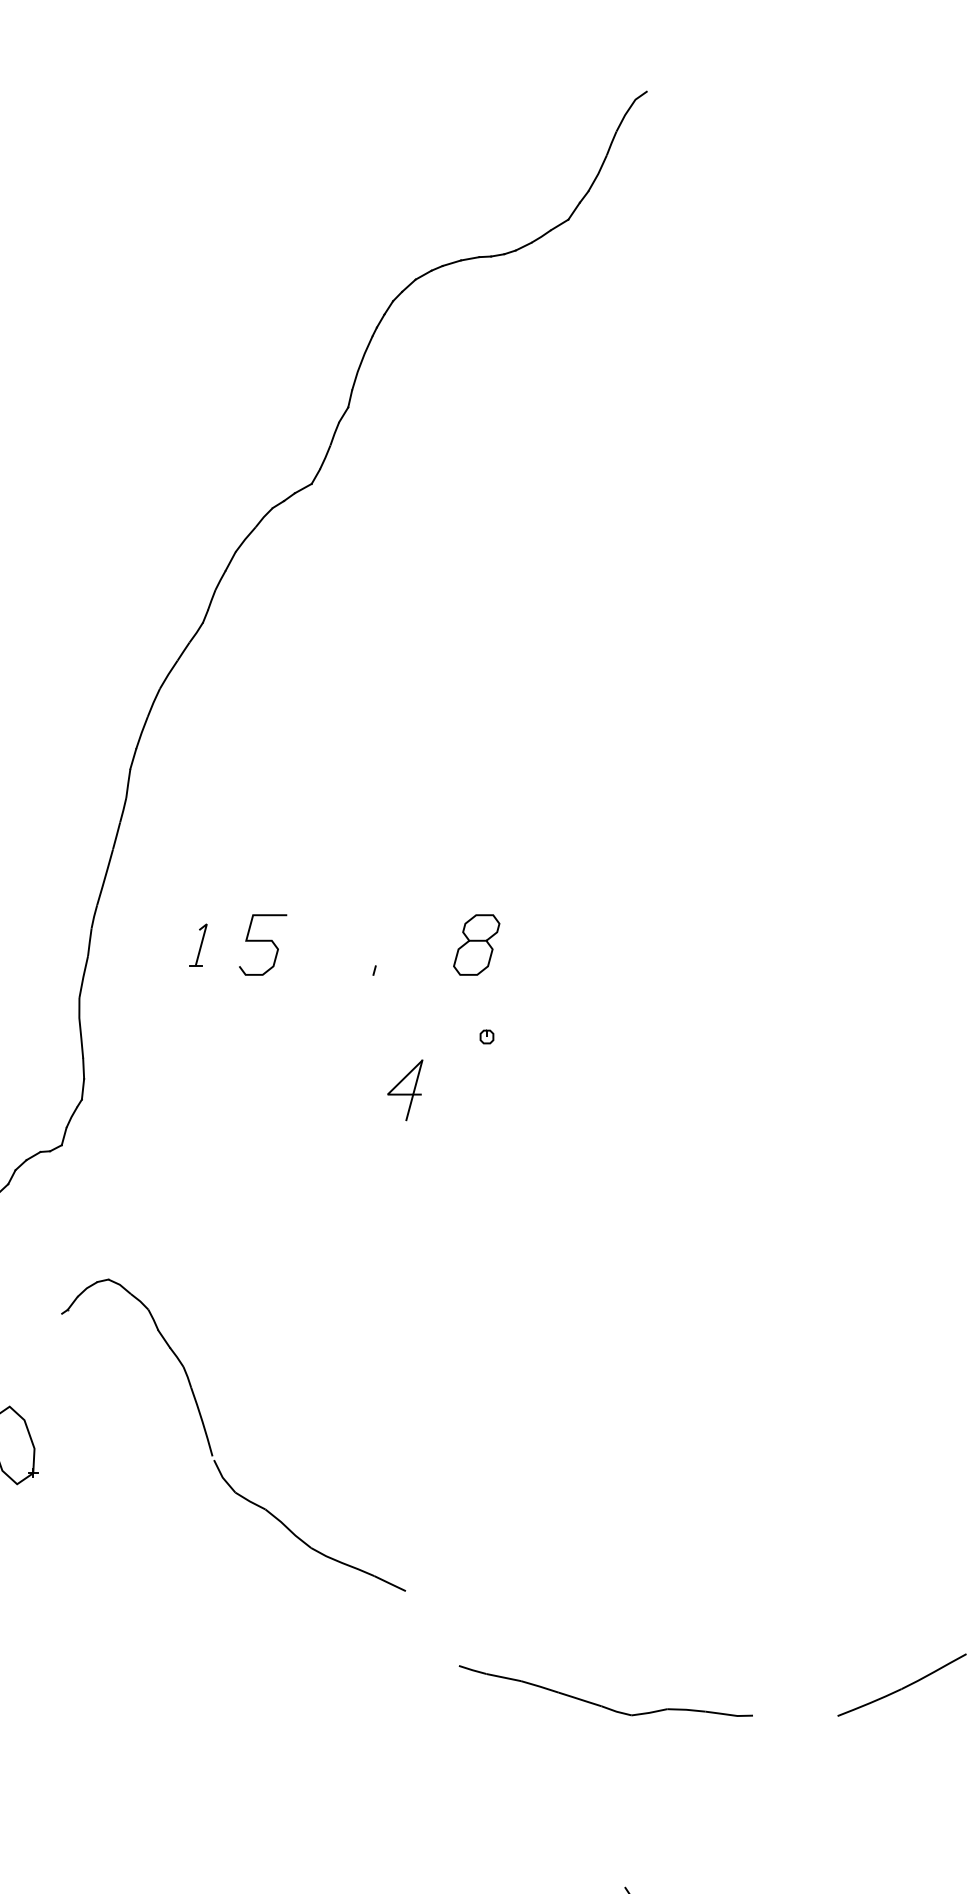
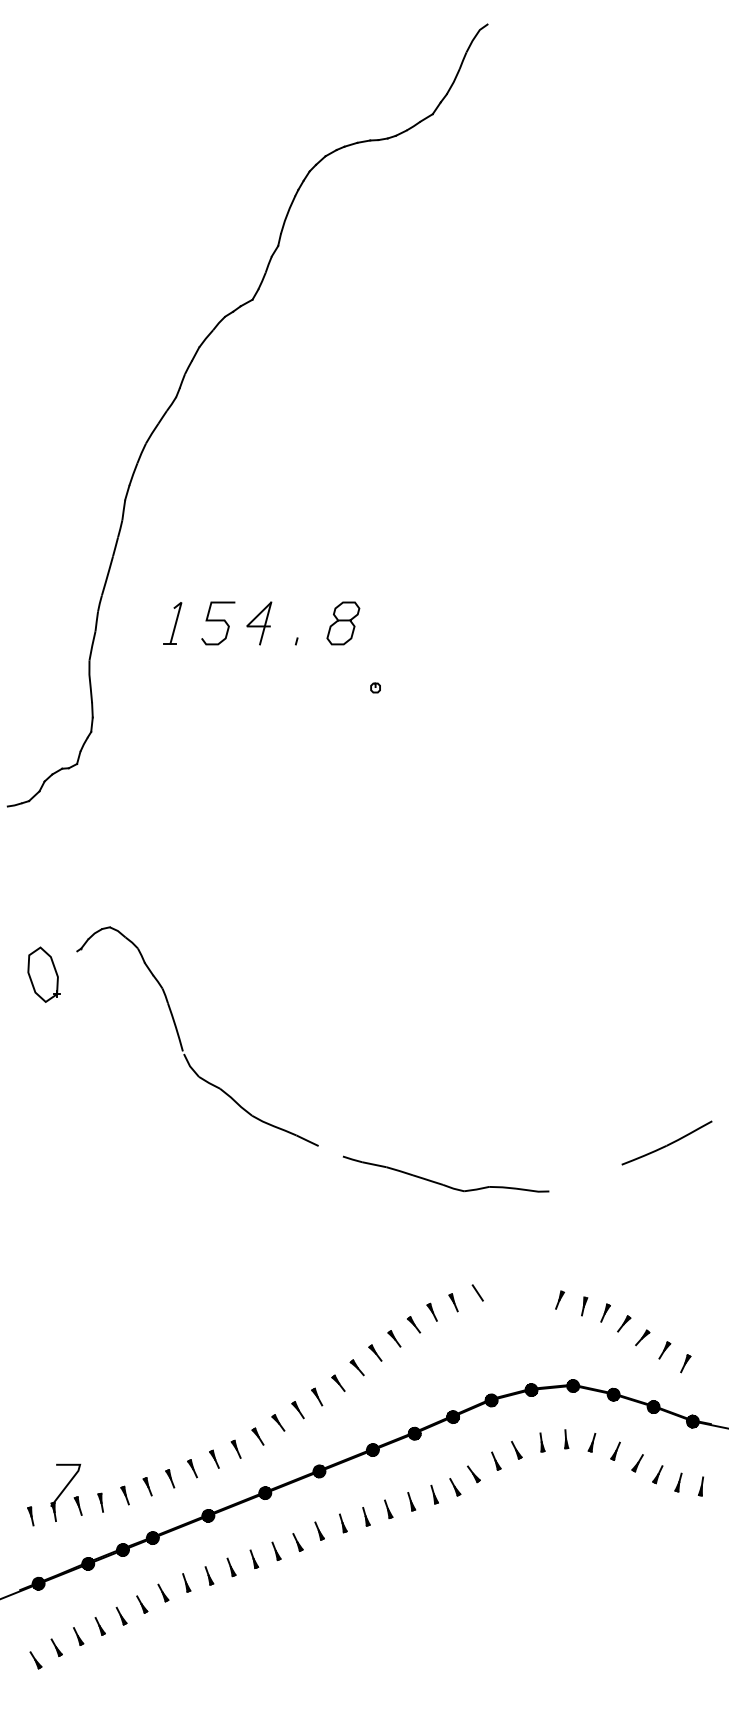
curve: (476, 942) -> (343, 621), moved
part: (197, 945) -> (172, 623), size x1.43
part: (405, 1090) -> (259, 623), moved
part: (210, 1442) -> (181, 1041), moved
part: (600, 1704) -> (442, 1183), moved

